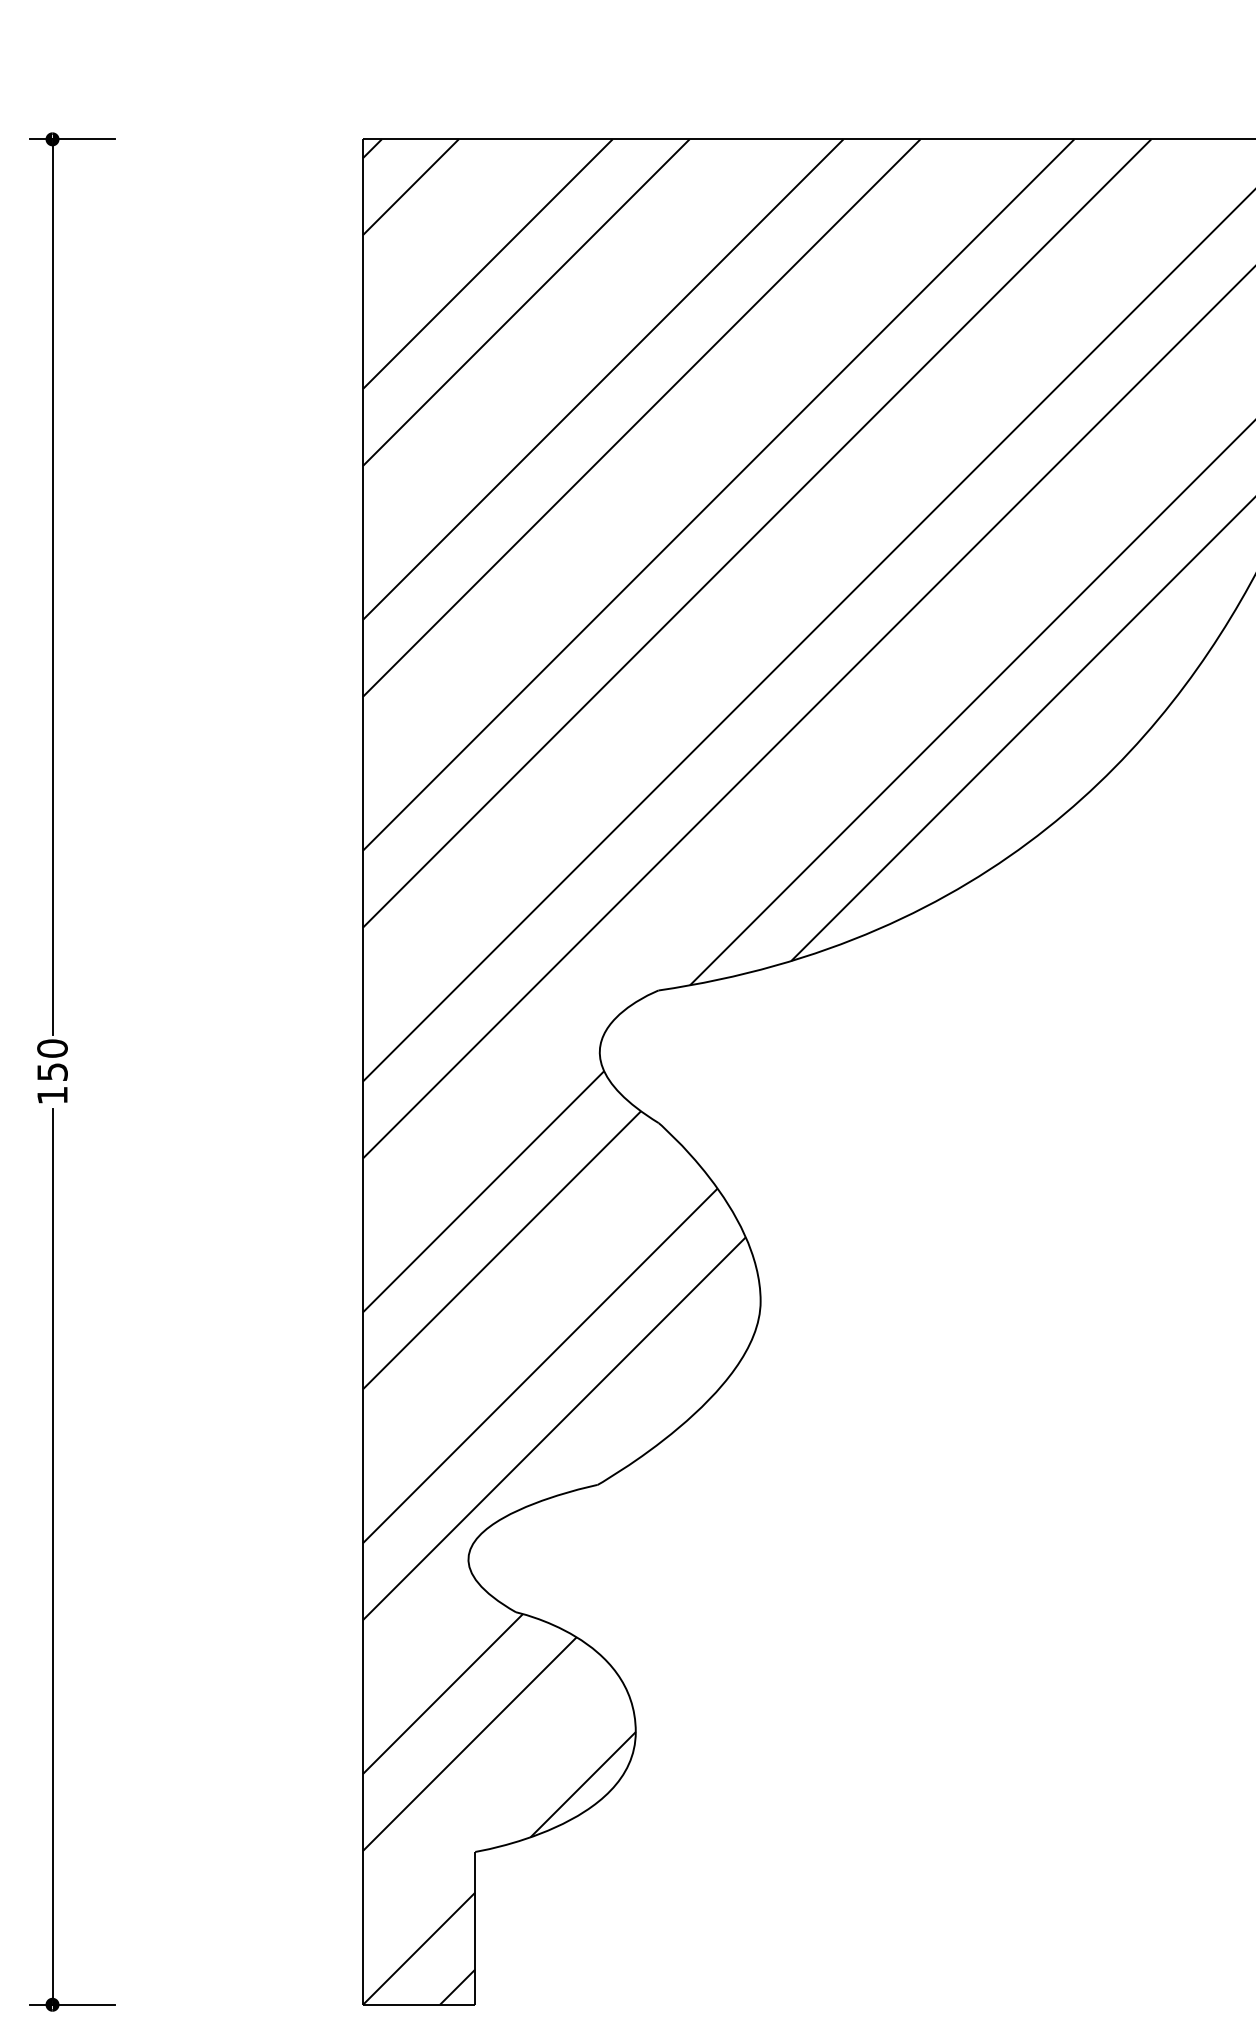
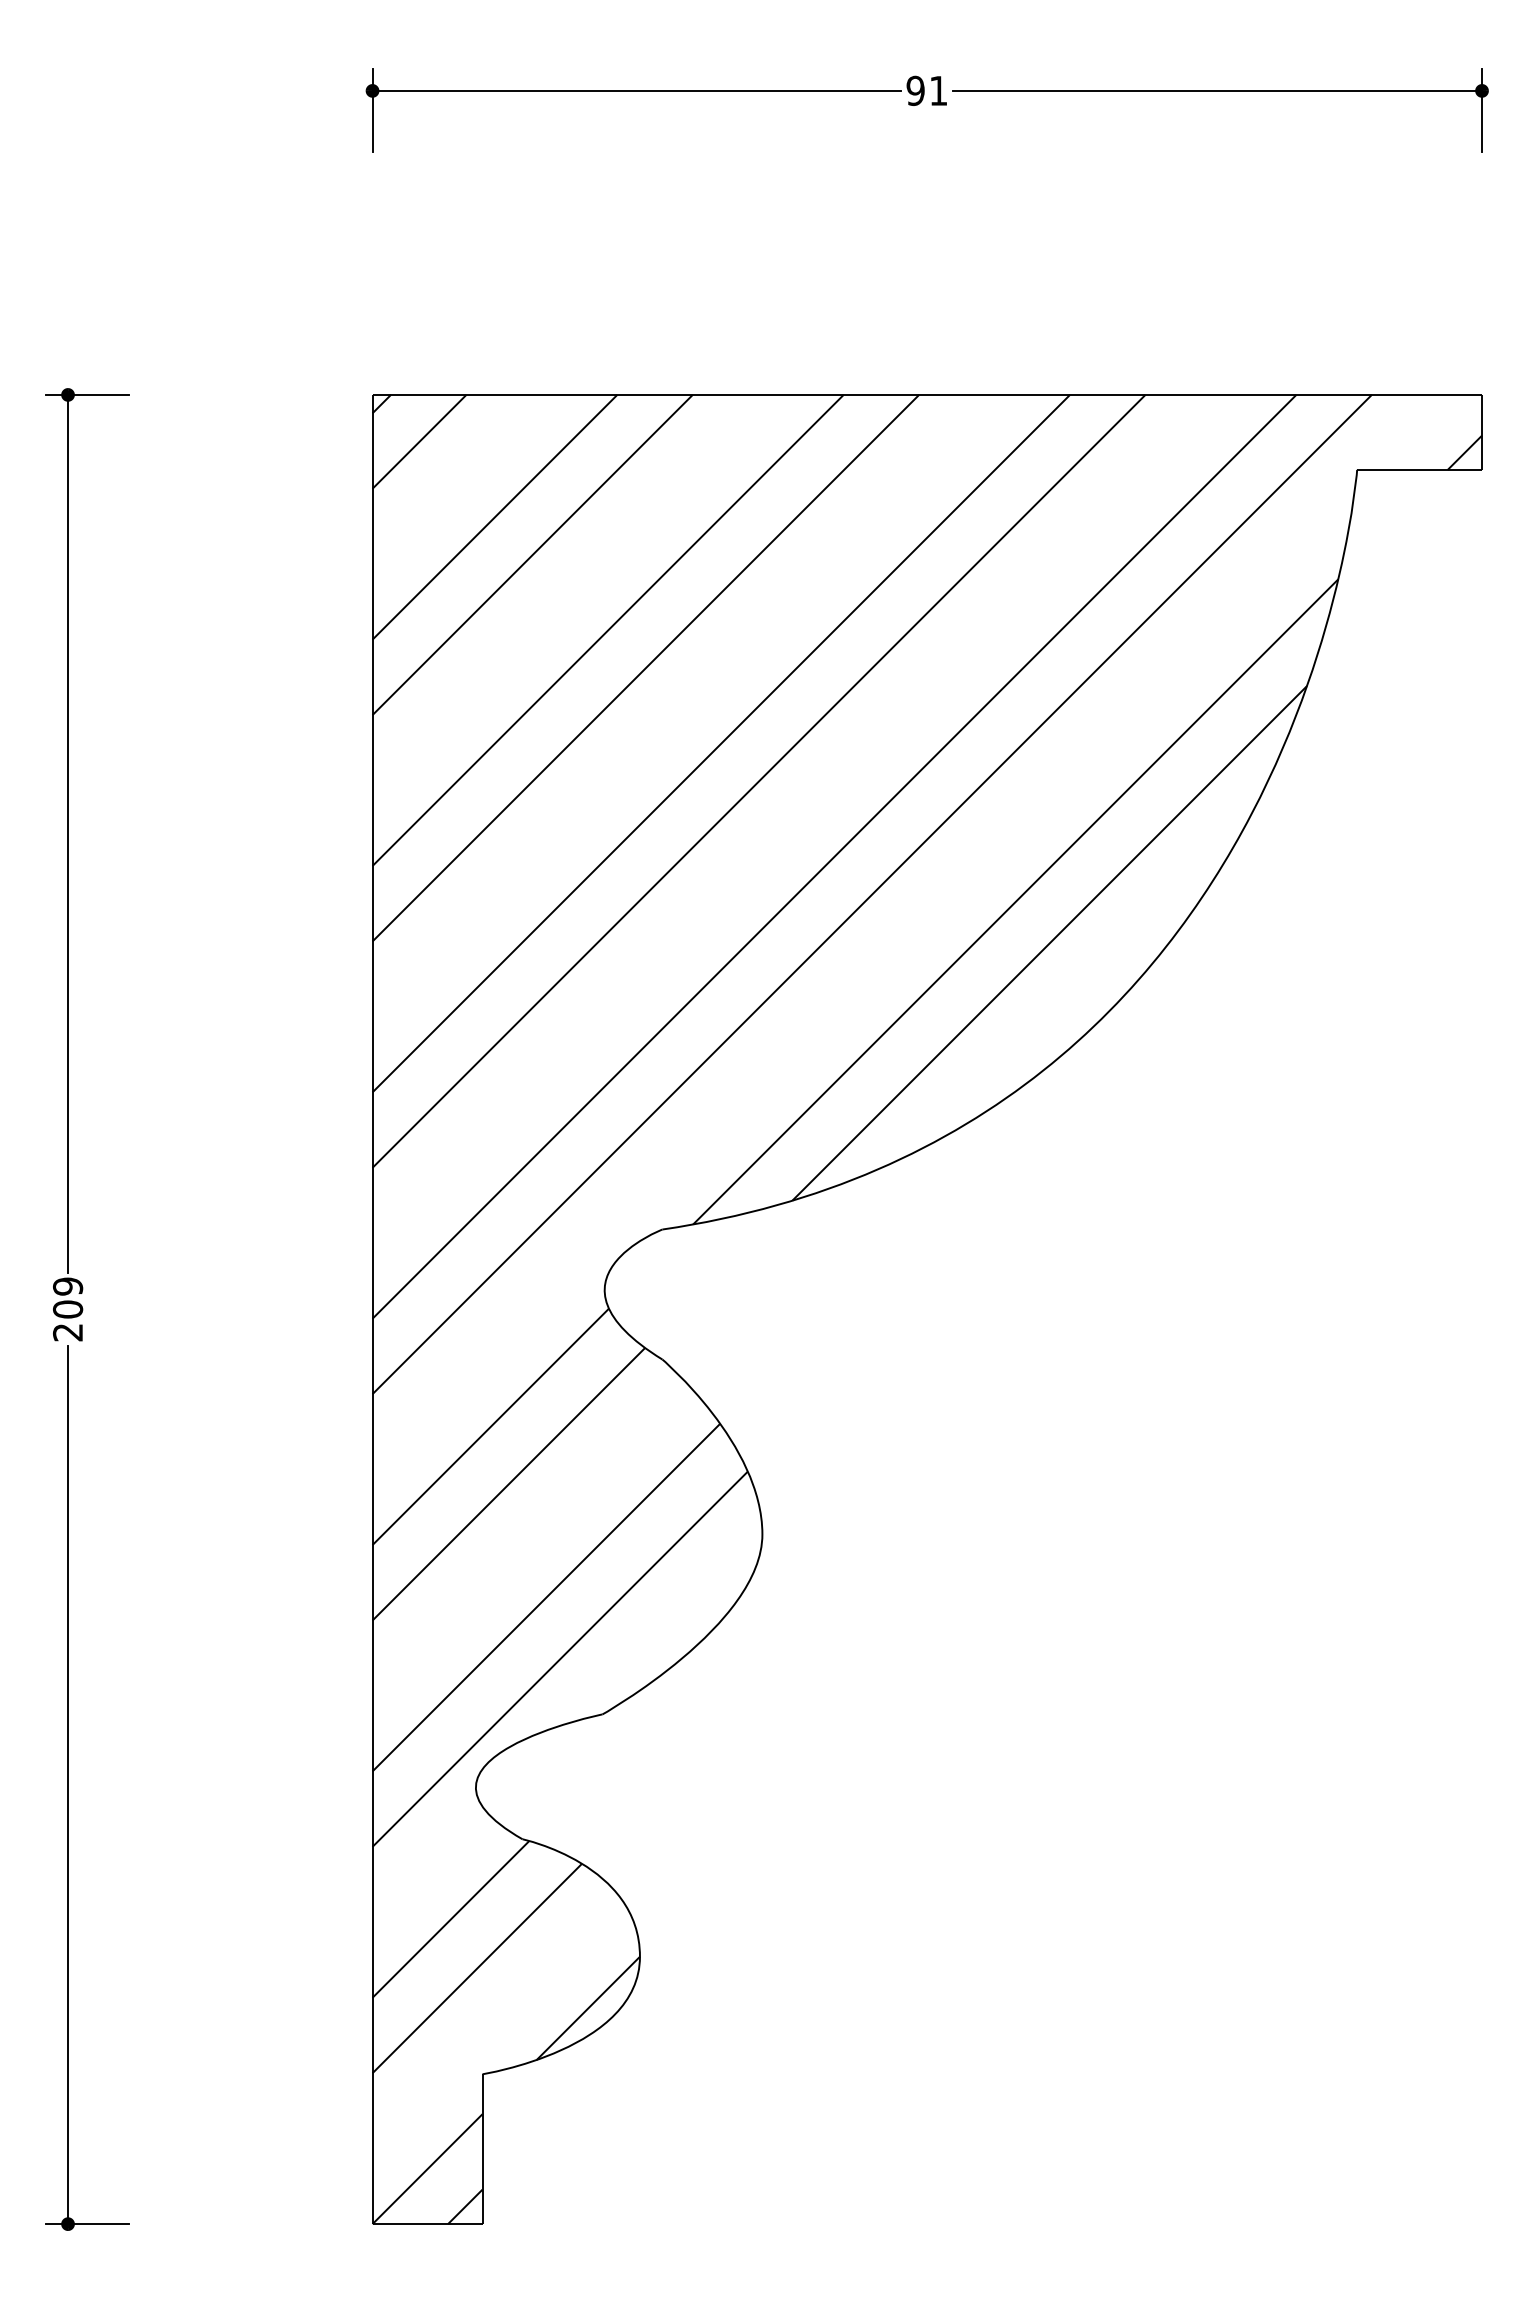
text: (51, 1072) -> (67, 1309), 150 -> 209

